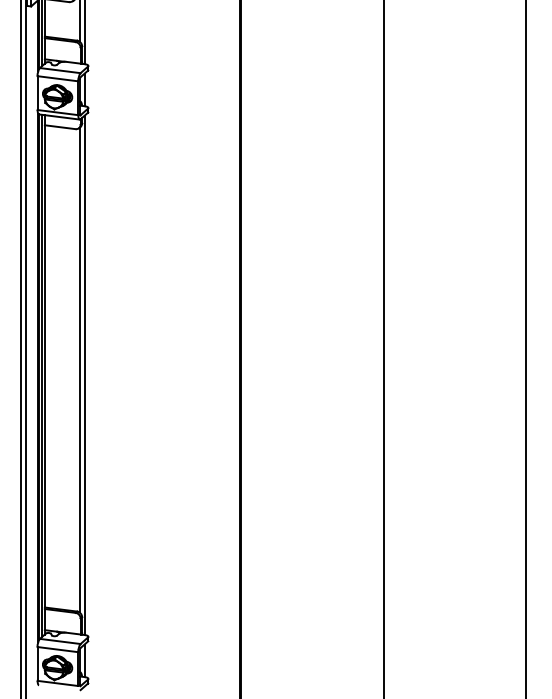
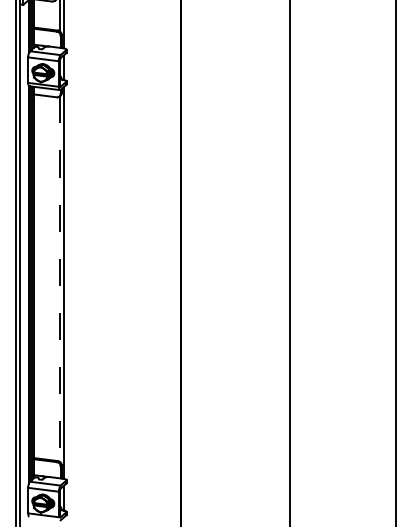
line: (79, 370) -> (59, 279), solid -> dashed

